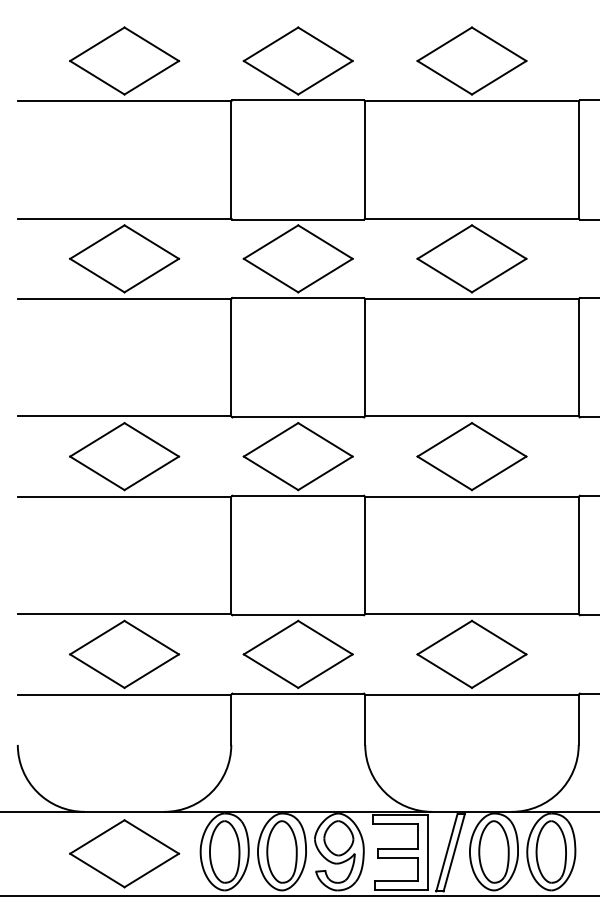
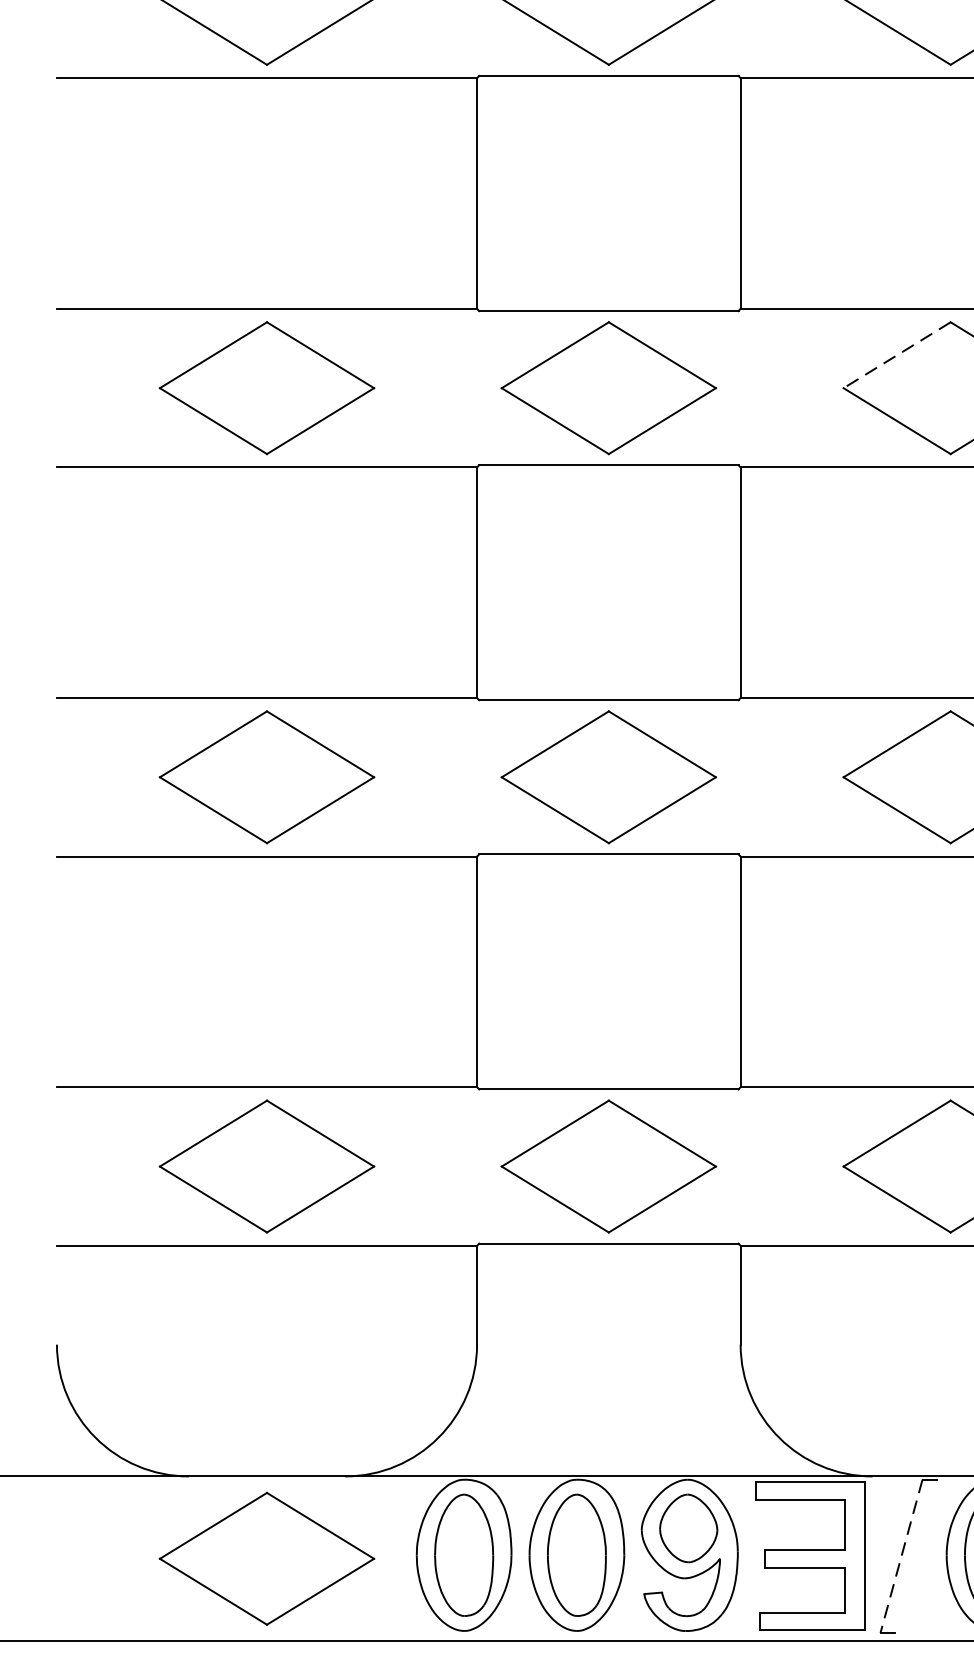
line: (444, 242) -> (896, 355), solid -> dashed
line: (446, 852) -> (900, 1556), solid -> dashed
line: (454, 852) -> (916, 1556), removed

